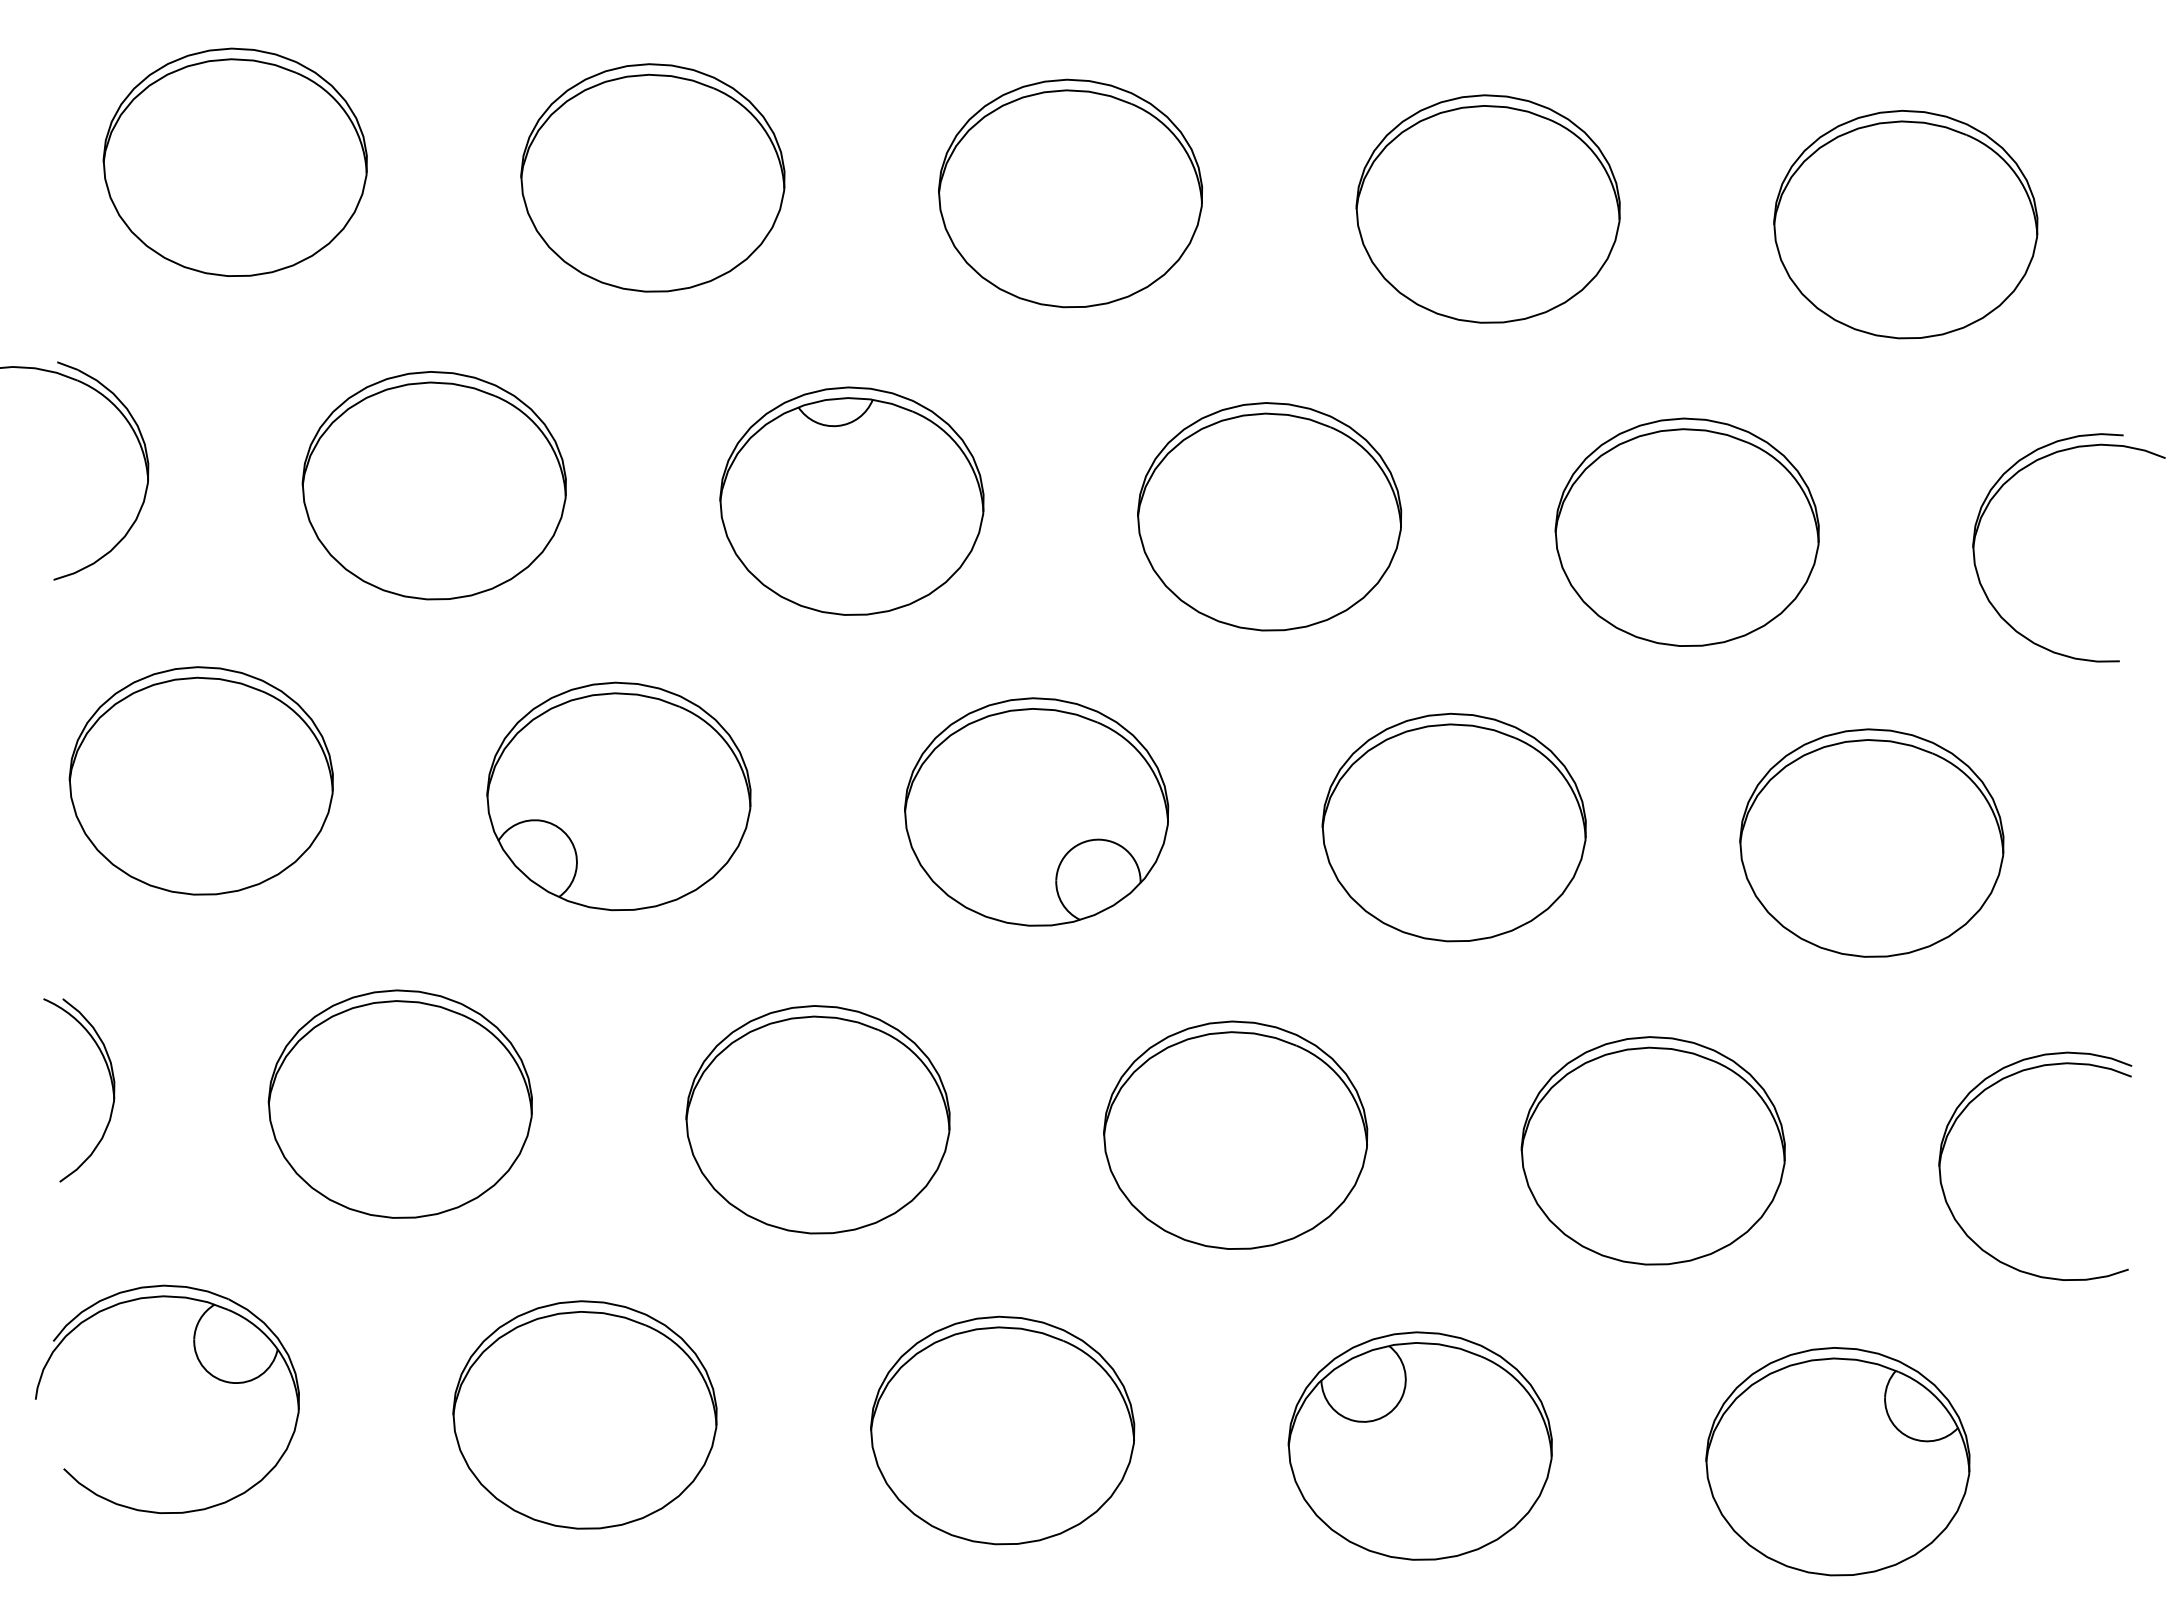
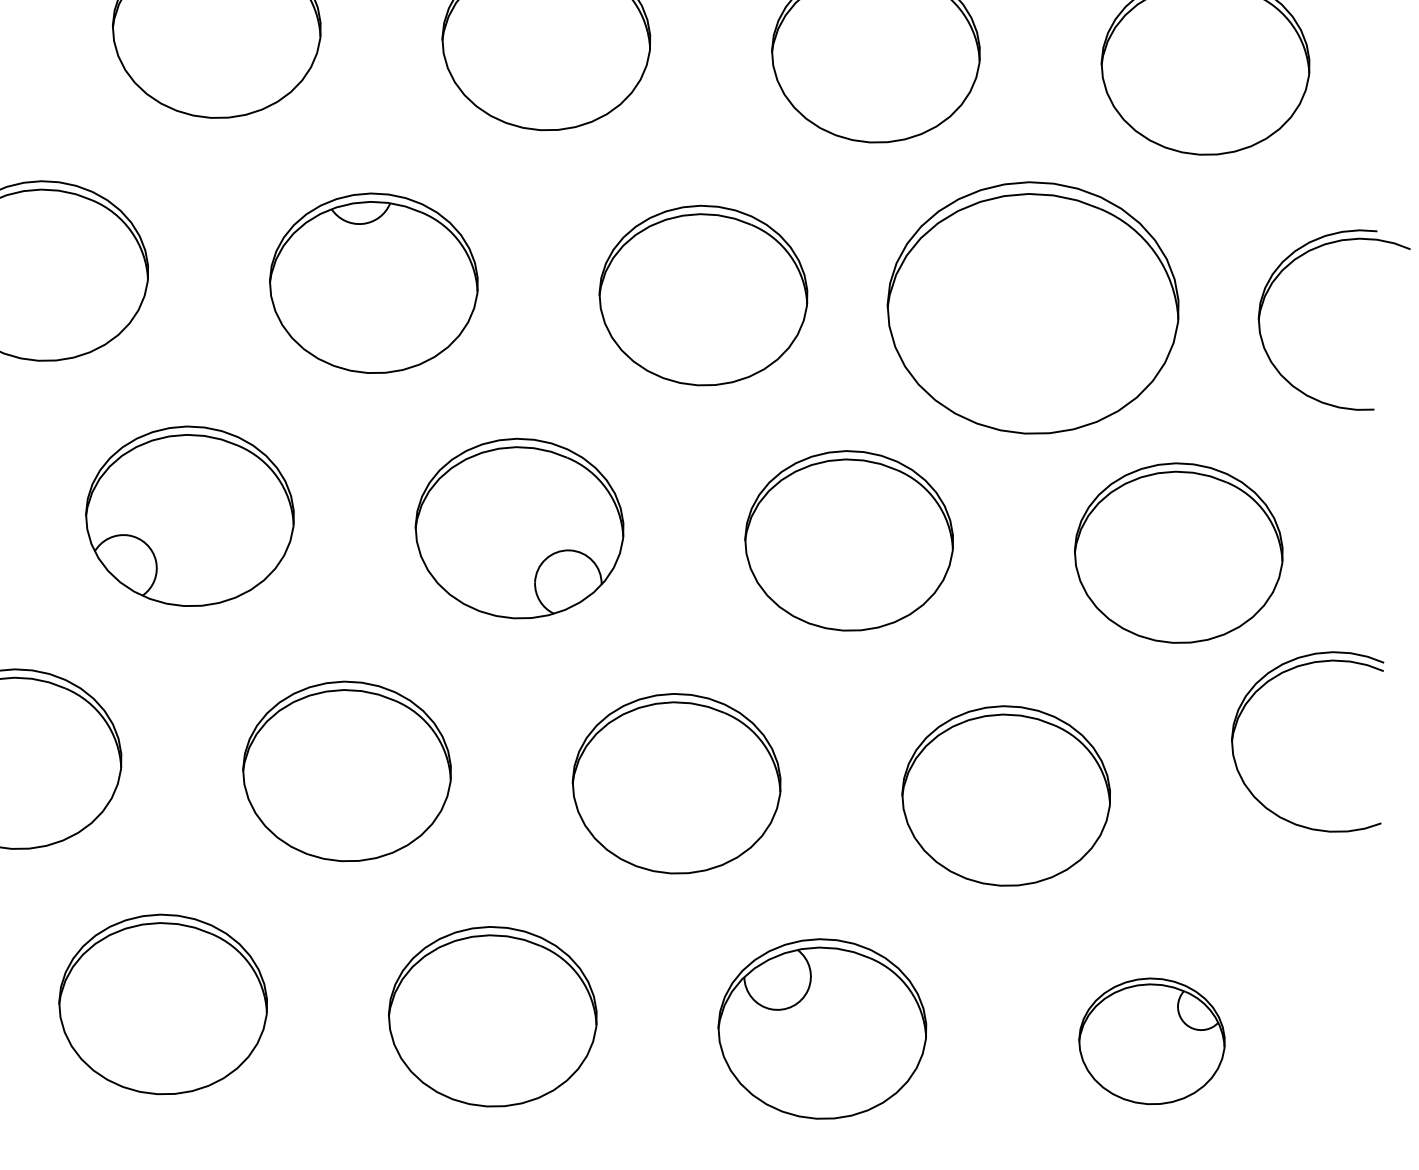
part: (1686, 531) -> (1032, 307), size x1.4
part: (1974, 1100) -> (1259, 689), moved
part: (1837, 1461) -> (1151, 1041), size x0.7

